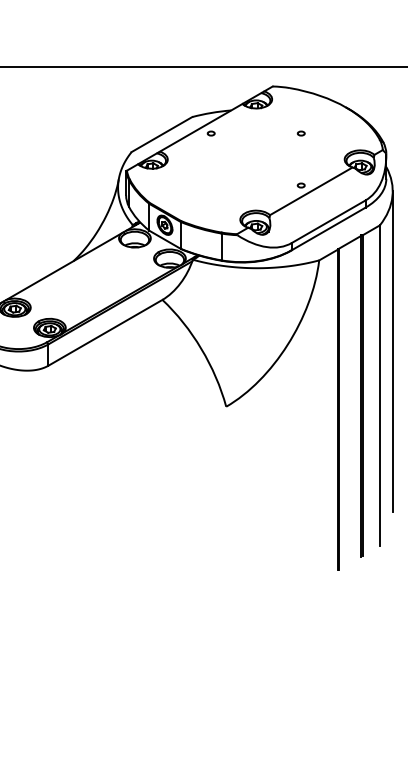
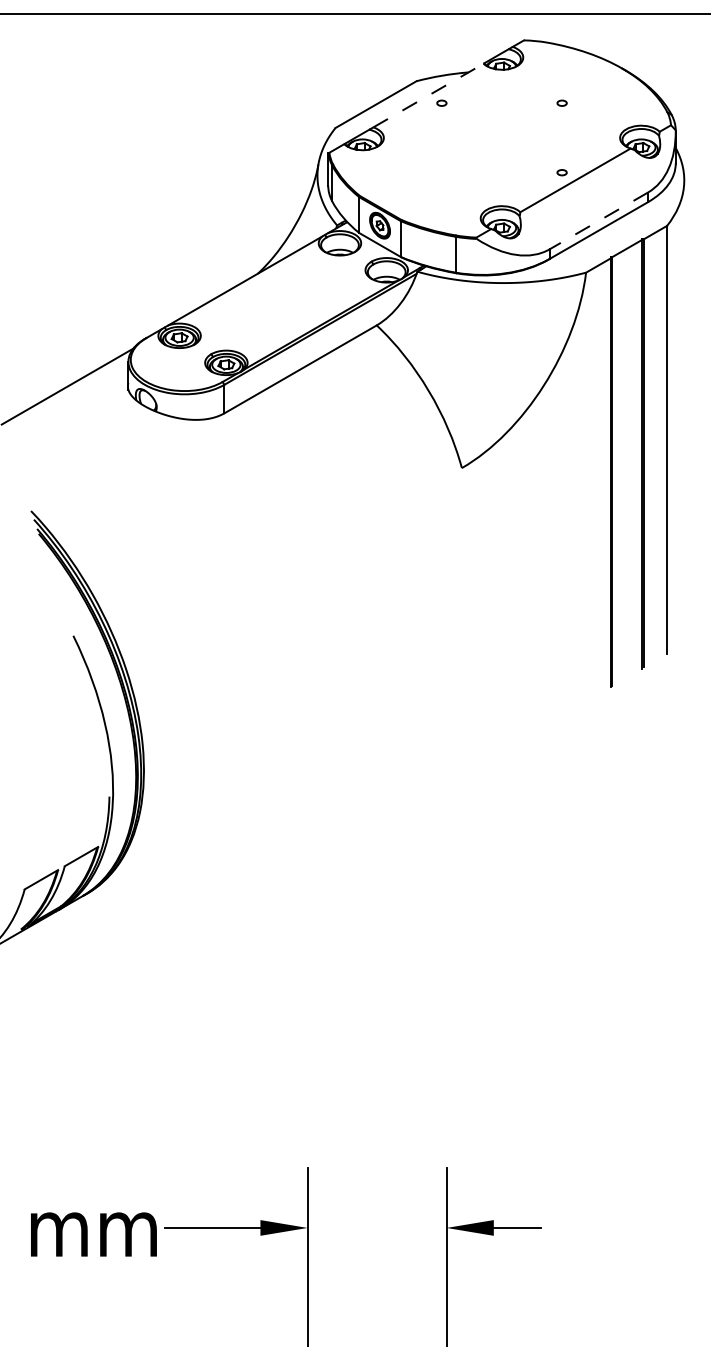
line: (201, 127) -> (428, 95), solid -> dashed
line: (328, 221) -> (598, 220), solid -> dashed
line: (392, 351) -> (684, 394), removed

